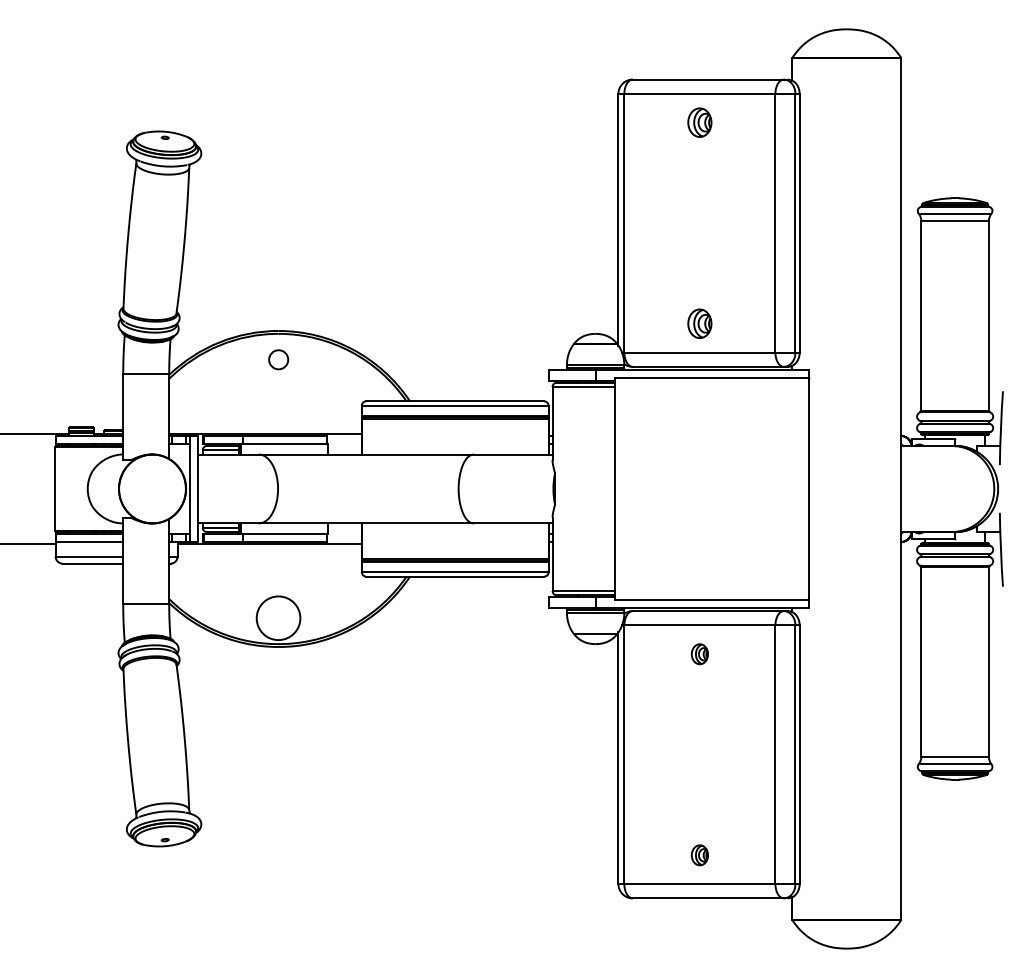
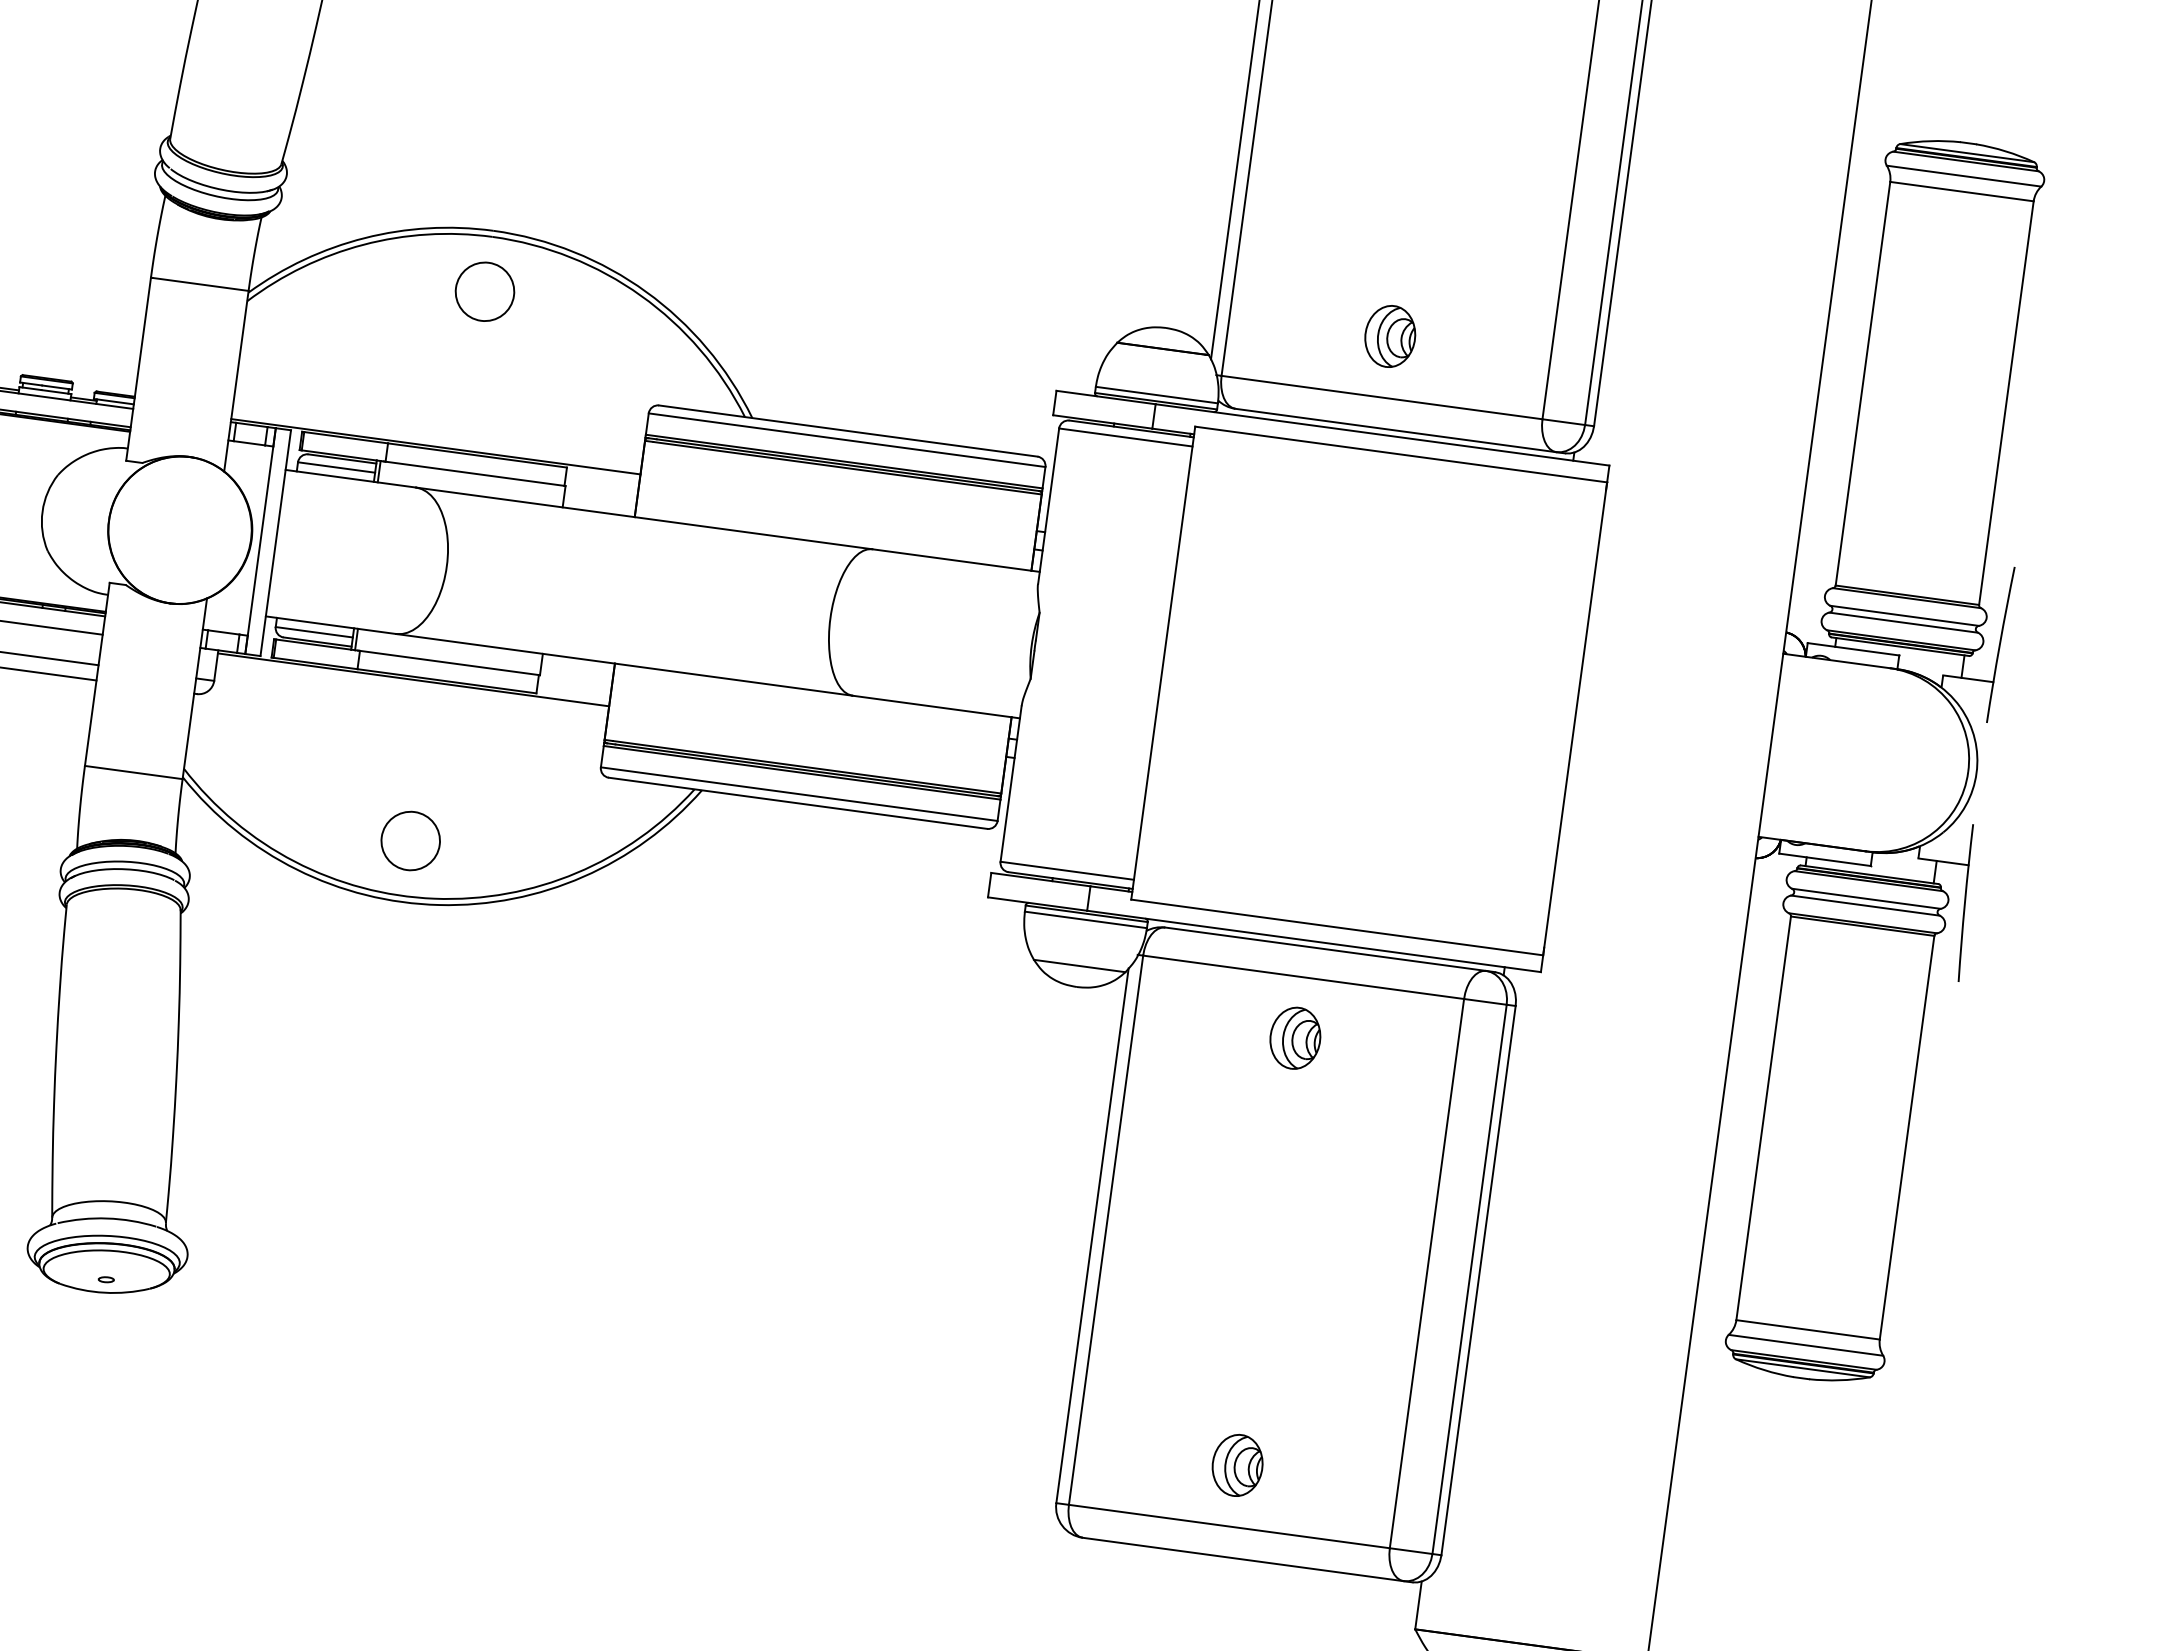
circle: (278, 359) -> (484, 291), size x1.43
circle: (278, 617) -> (410, 839), size x0.62
part: (699, 654) -> (1294, 1038), size x1.43
part: (699, 855) -> (1236, 1465), size x1.43

